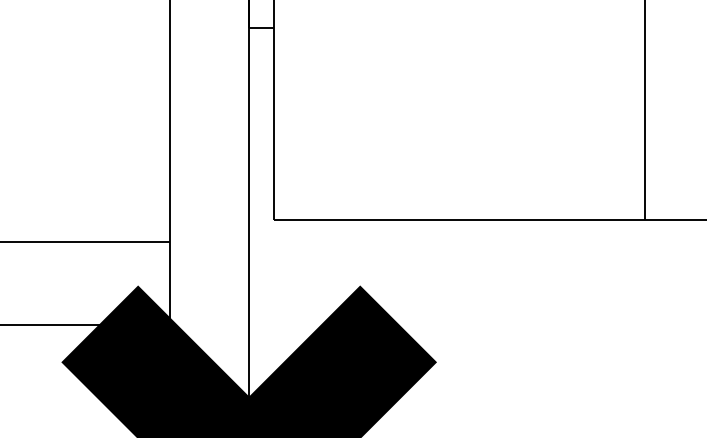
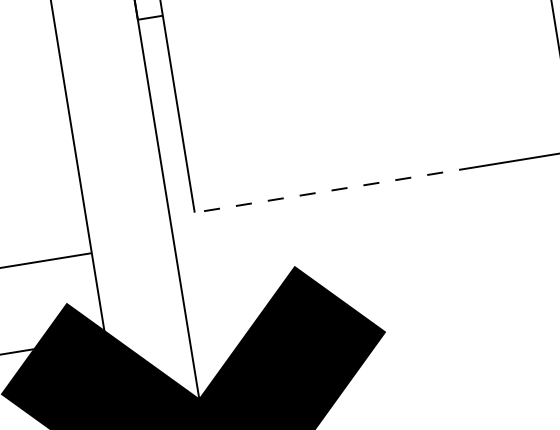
line: (410, 219) -> (335, 189), solid -> dashed

